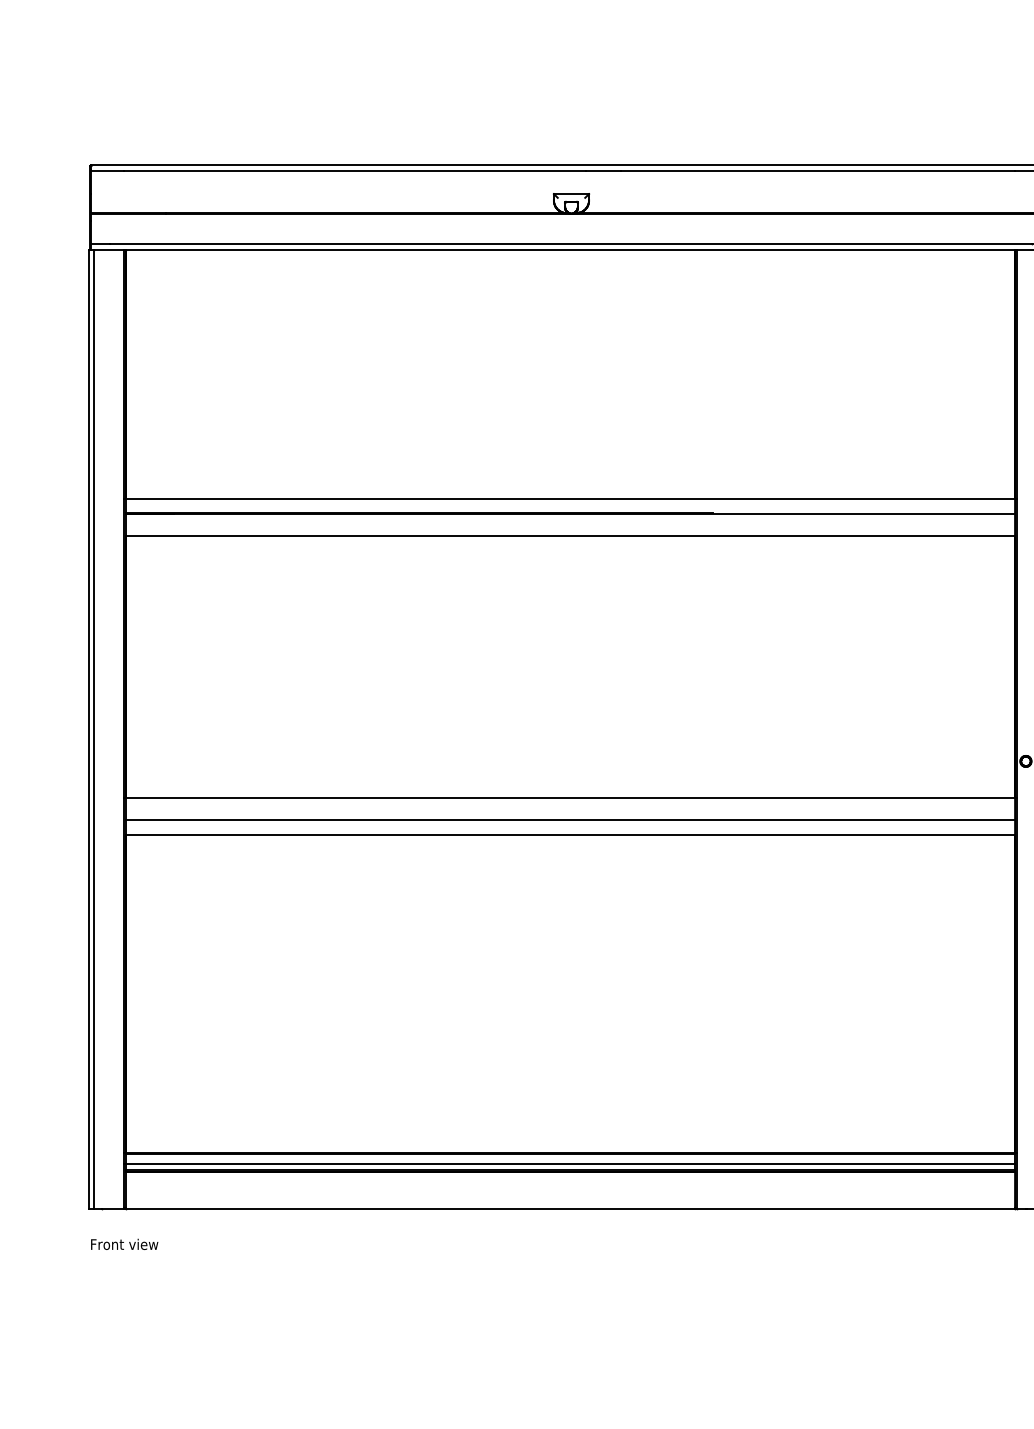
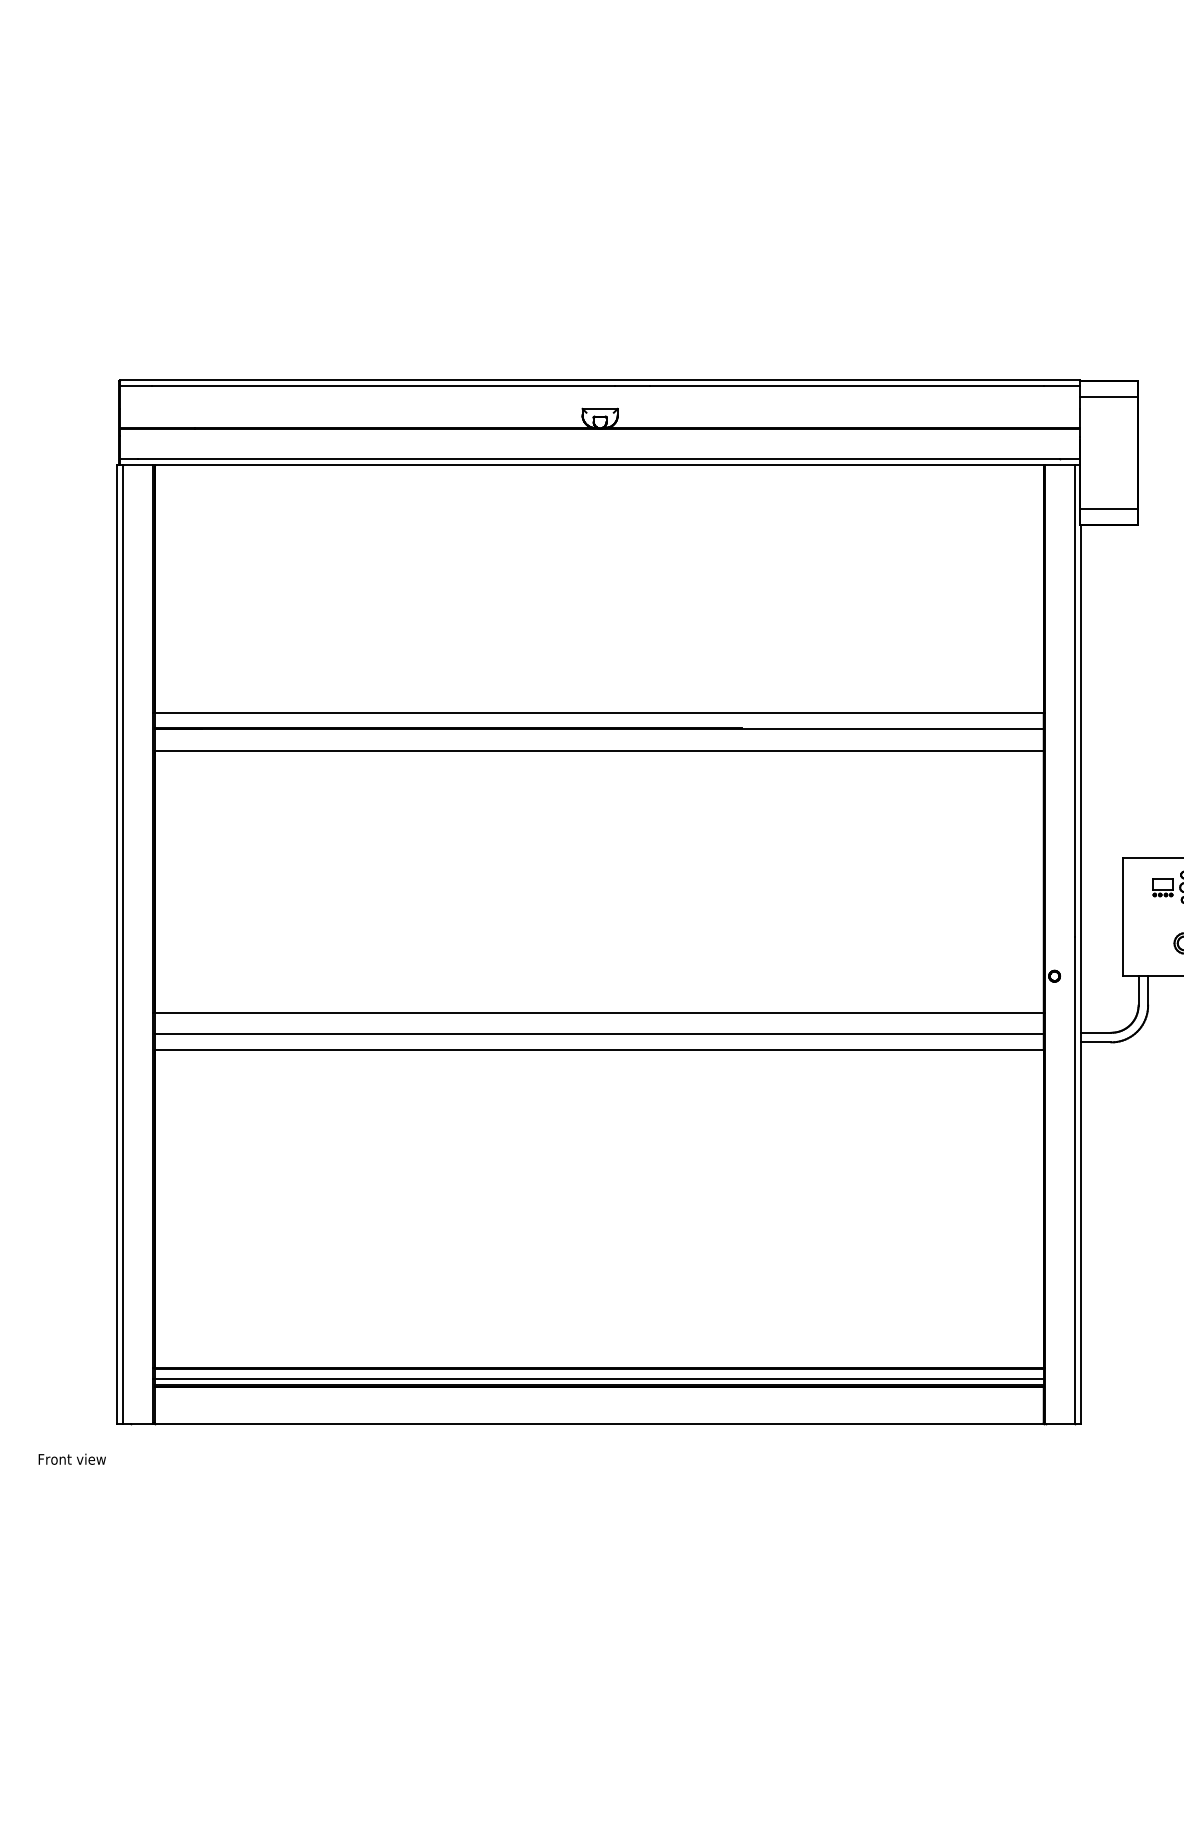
text: (123, 1243) -> (71, 1458), moved

